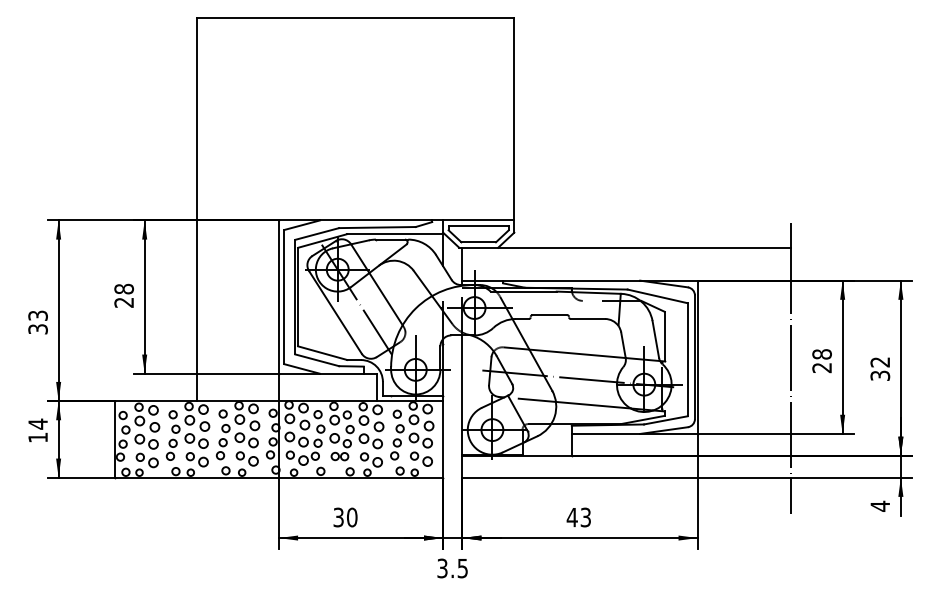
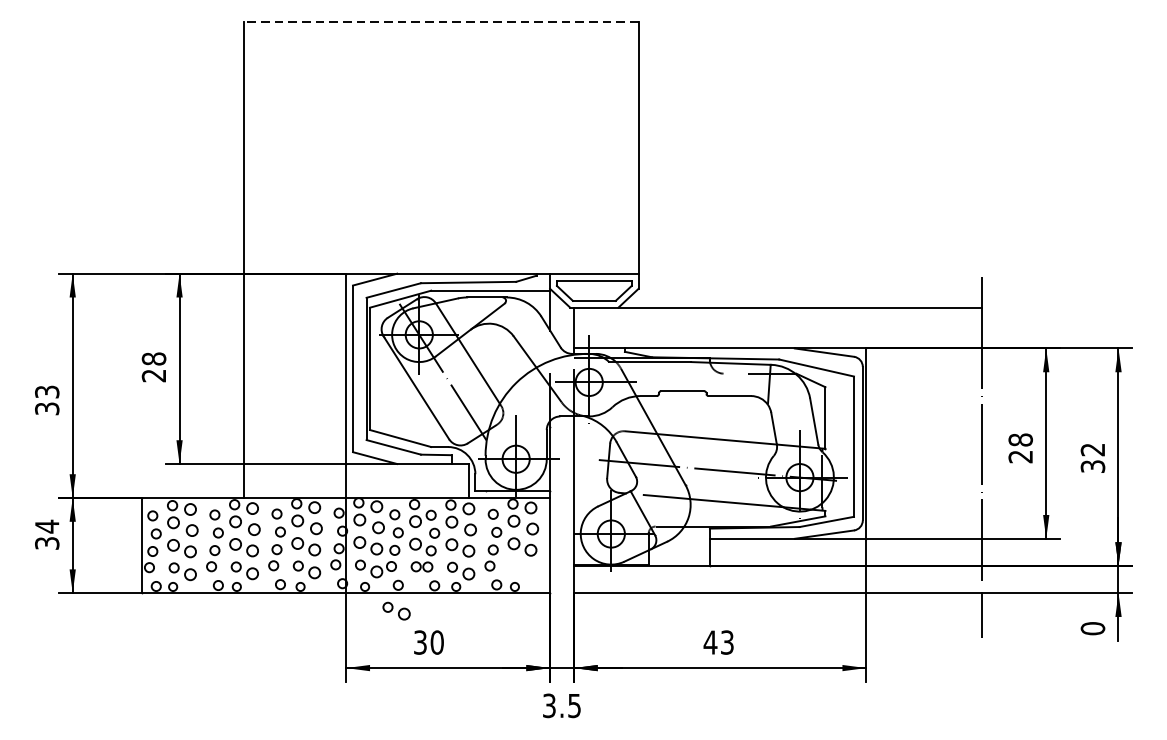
line: (355, 17) -> (441, 21), solid -> dashed
text: (37, 437) -> (46, 543), 14 -> 34
part: (421, 458) -> (396, 610), moved
text: (880, 505) -> (1093, 627), 4 -> 0

